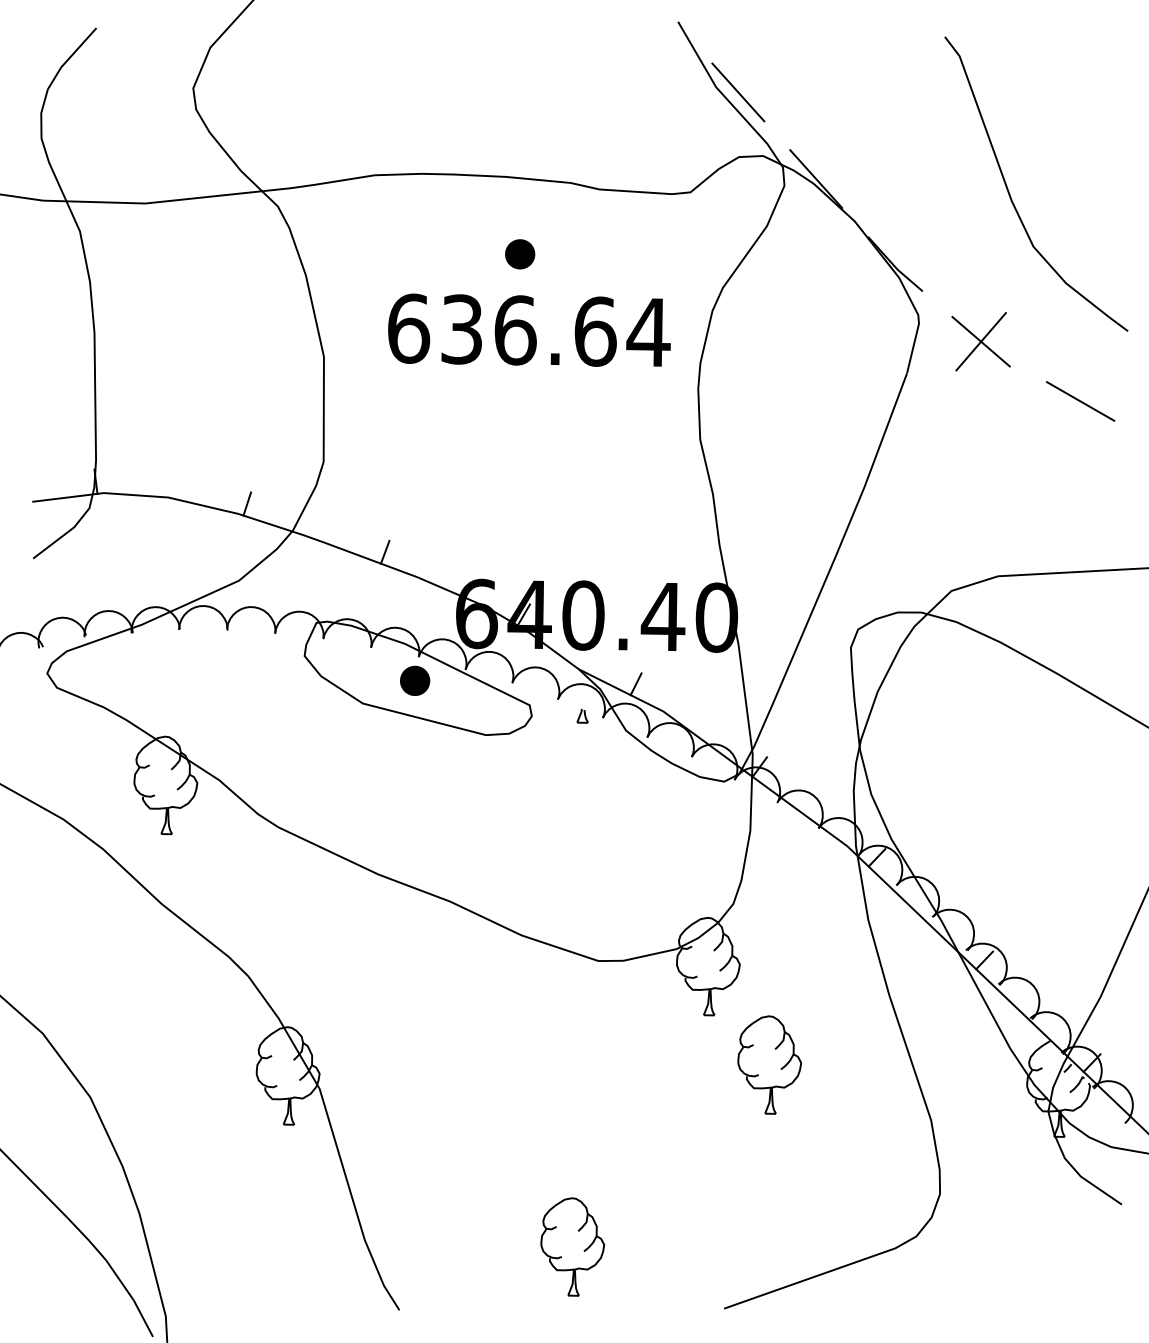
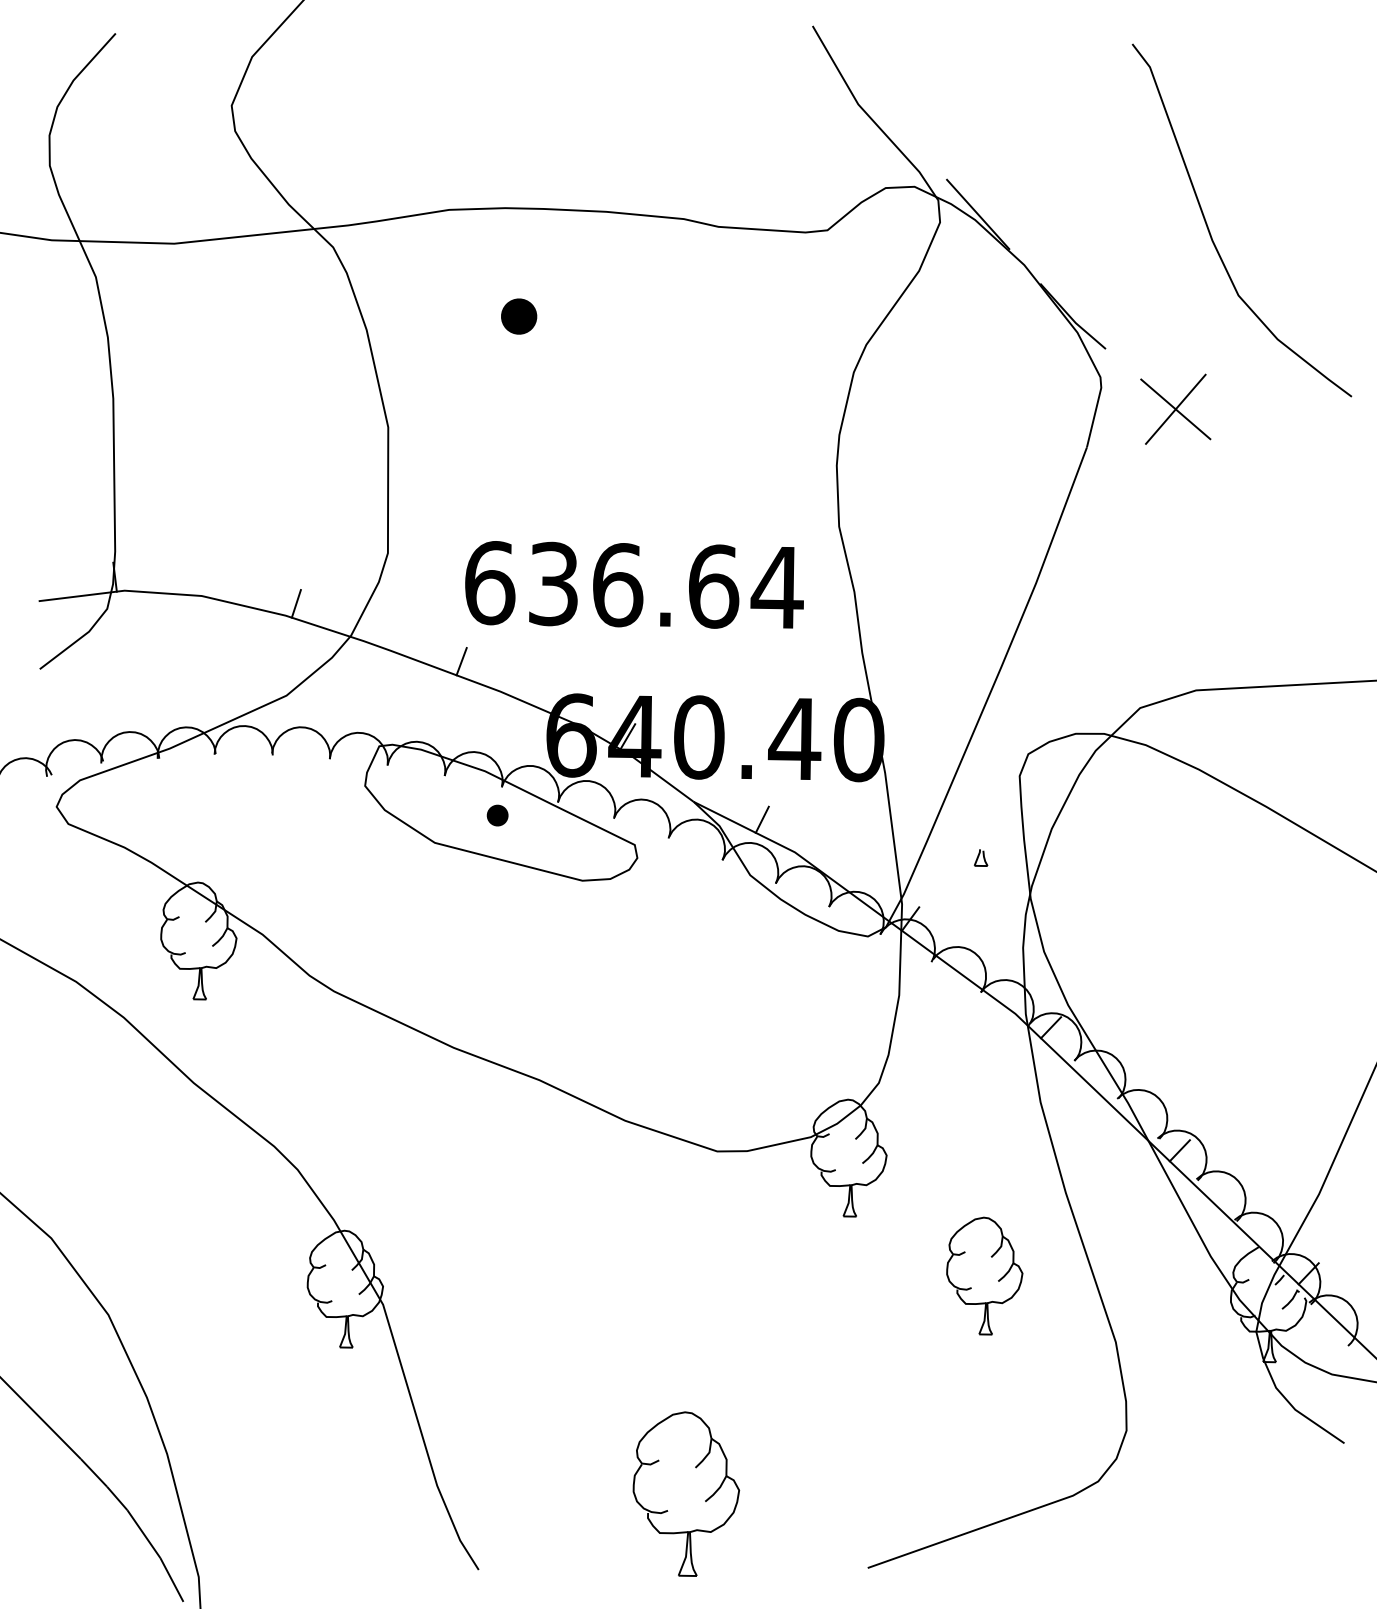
line: (738, 92) -> (885, 110), removed
part: (520, 254) -> (519, 316), moved
text: (529, 329) -> (634, 584), moved
line: (1080, 401) -> (1294, 480), removed
part: (415, 680) -> (497, 815), size x0.6
part: (582, 715) -> (980, 857), moved
part: (769, 1064) -> (984, 1275), moved
part: (572, 1246) -> (686, 1493), size x1.4

